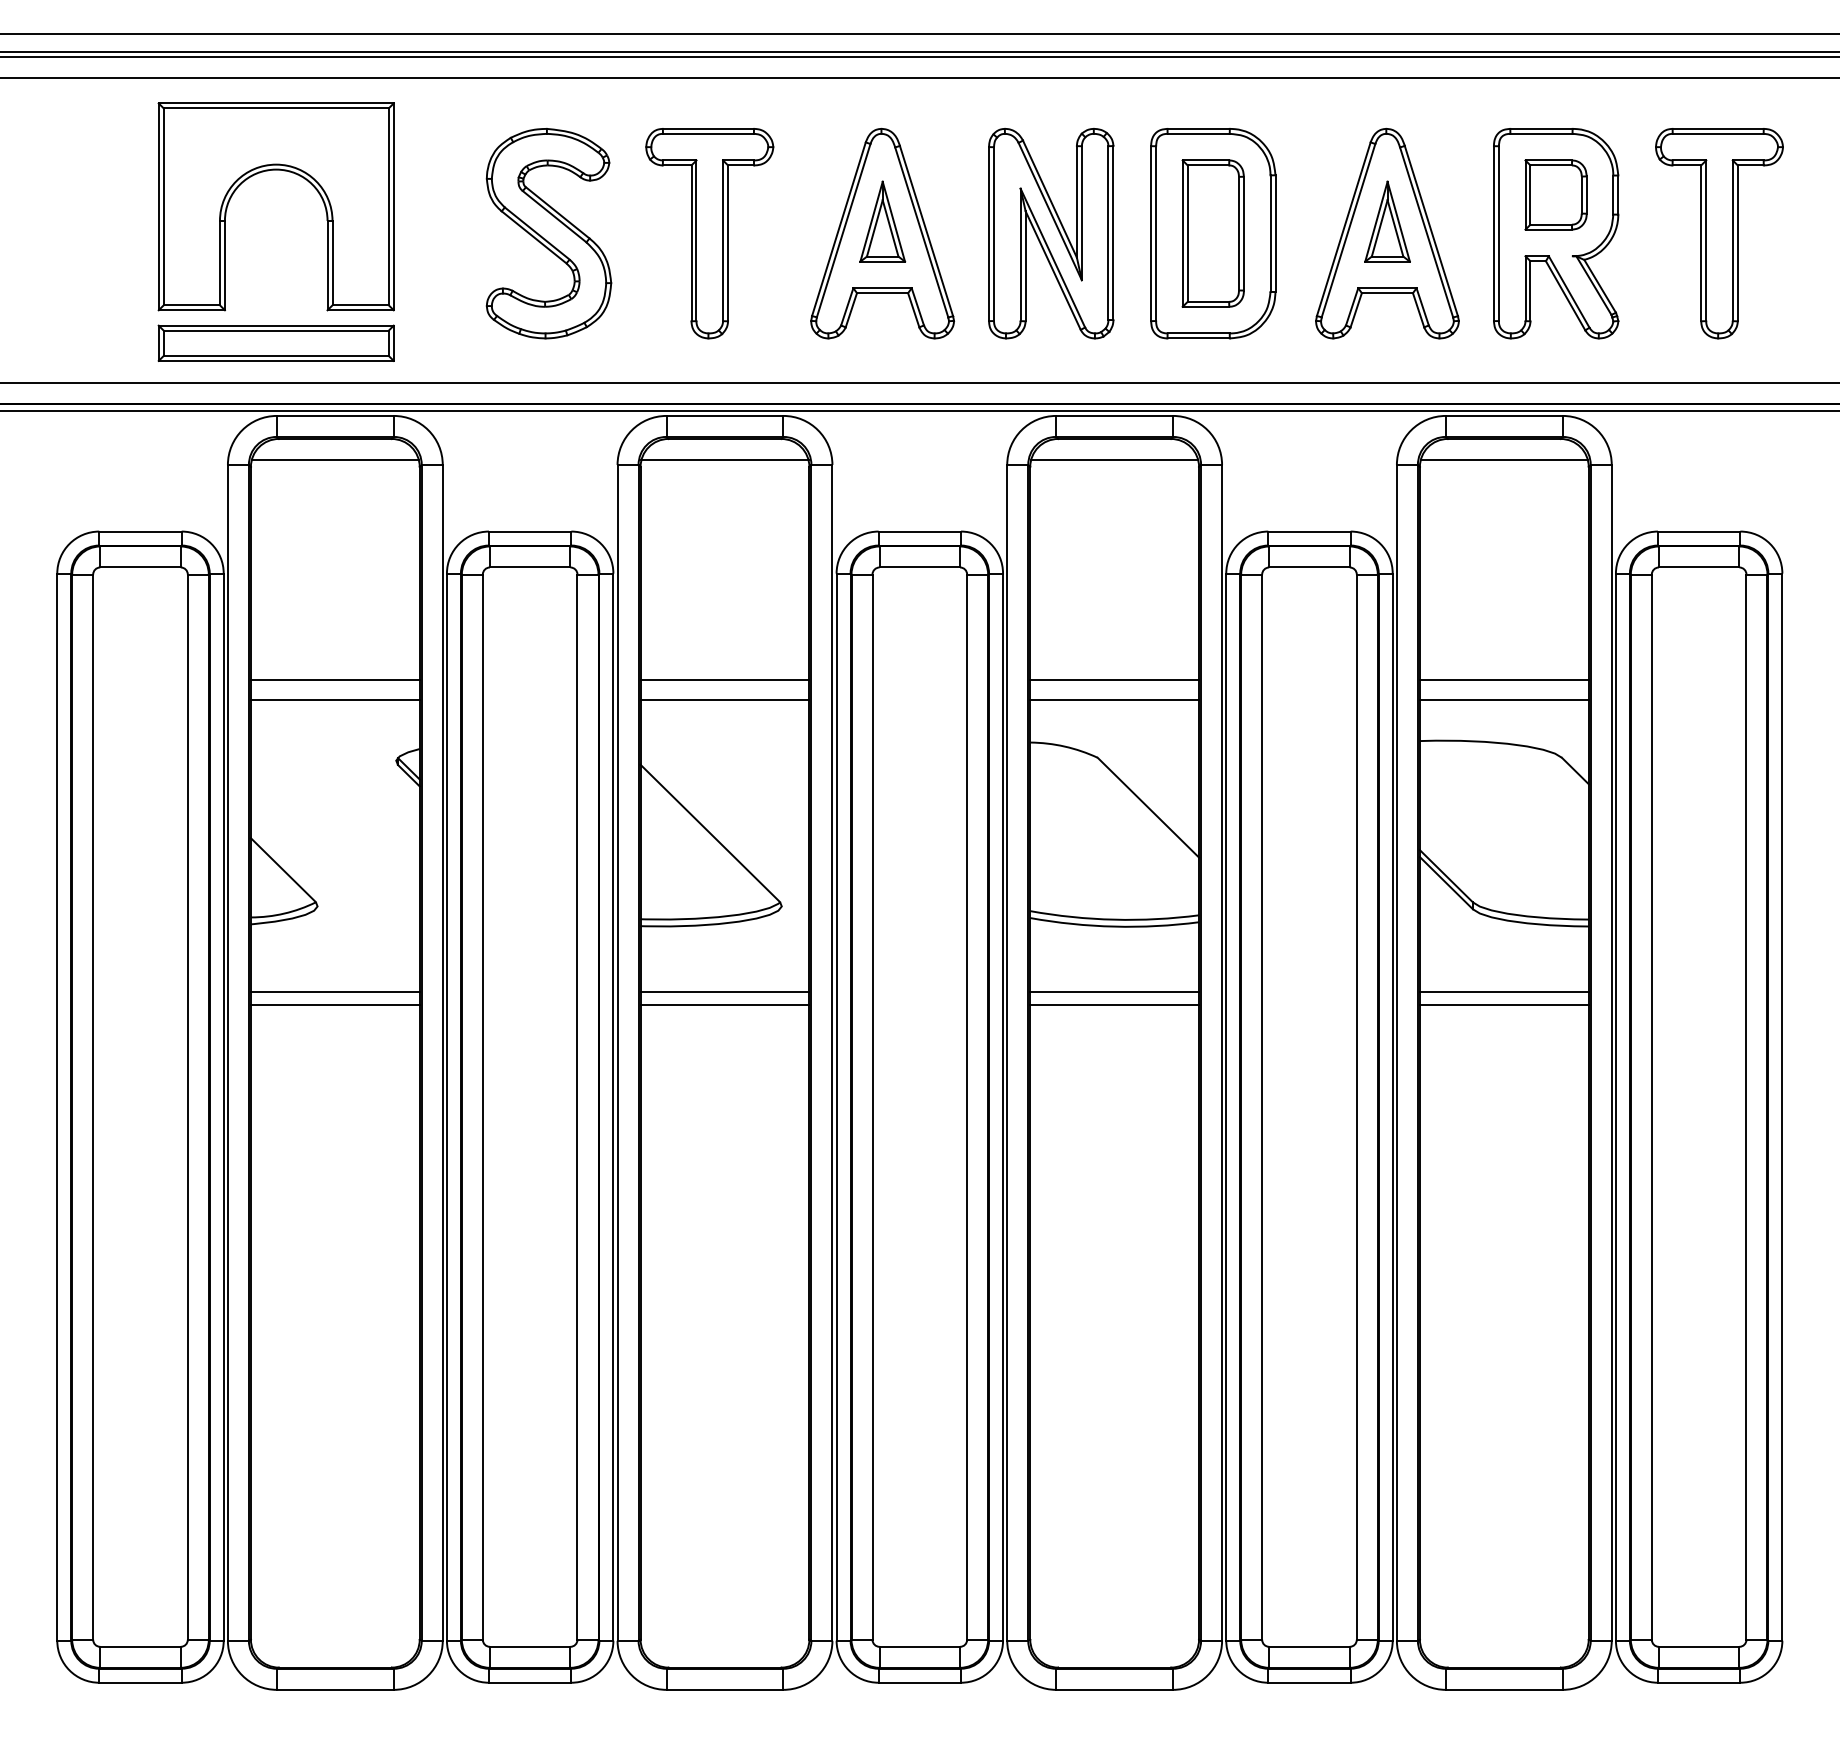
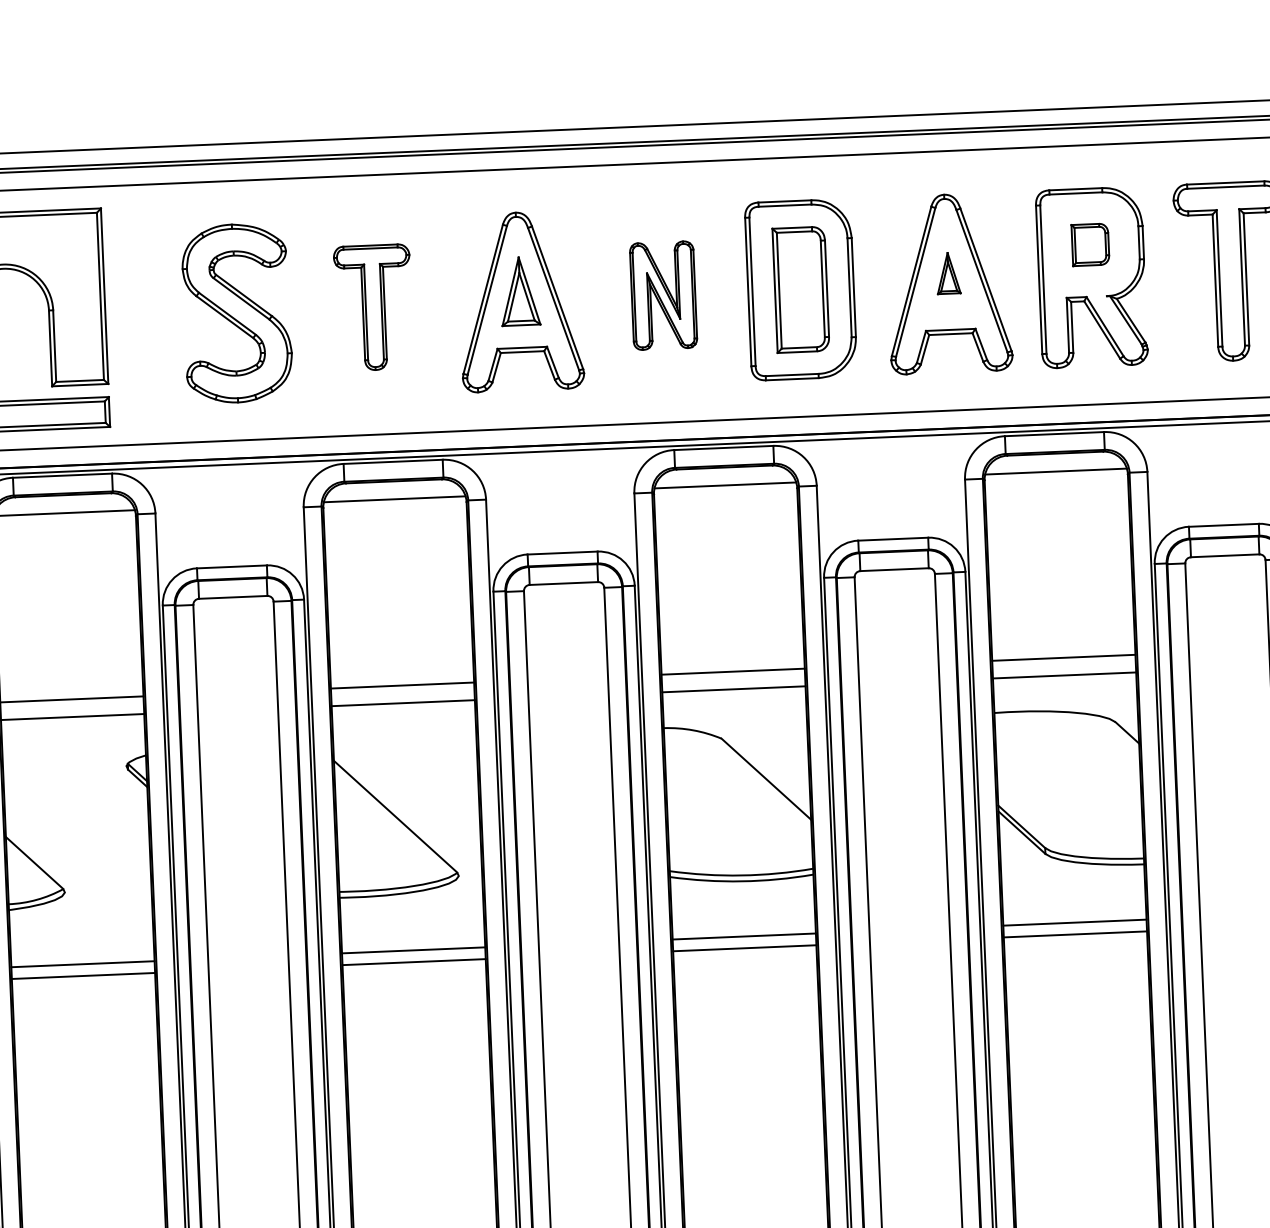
part: (1555, 194) -> (1090, 244), size x0.7
part: (1387, 221) -> (948, 273), size x0.6
part: (709, 233) -> (373, 307), size x0.7
part: (1051, 233) -> (663, 295), size x0.6

